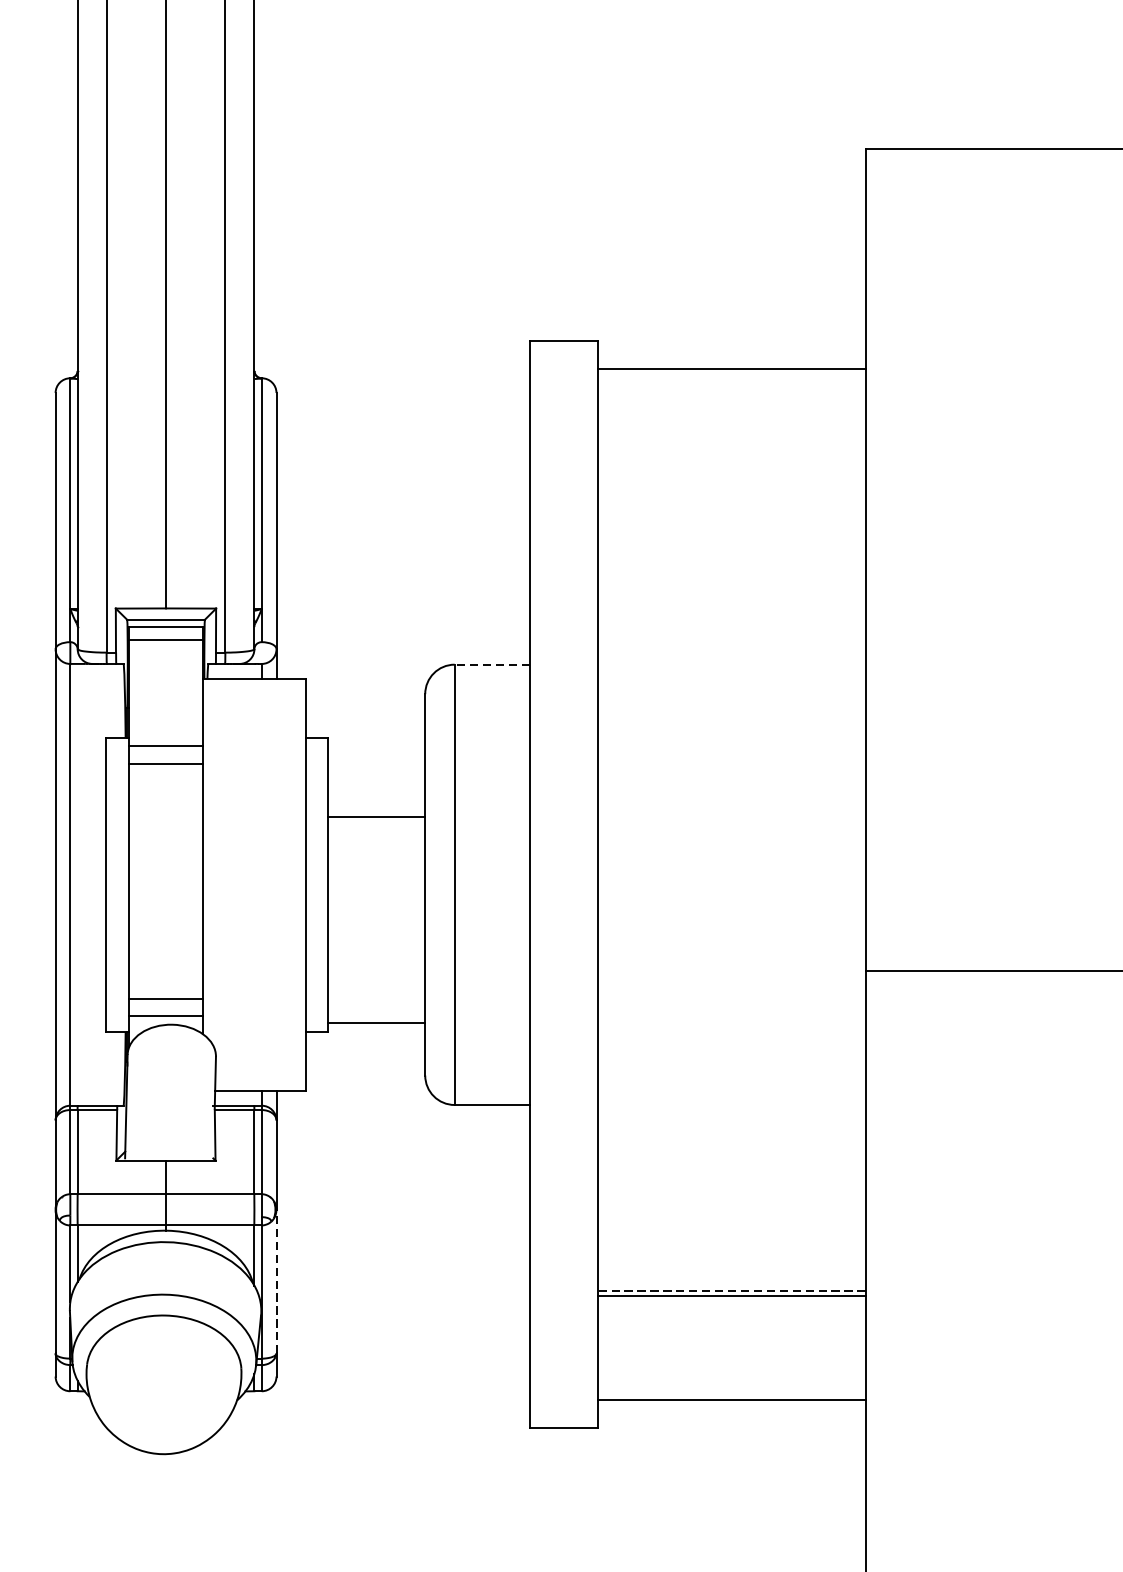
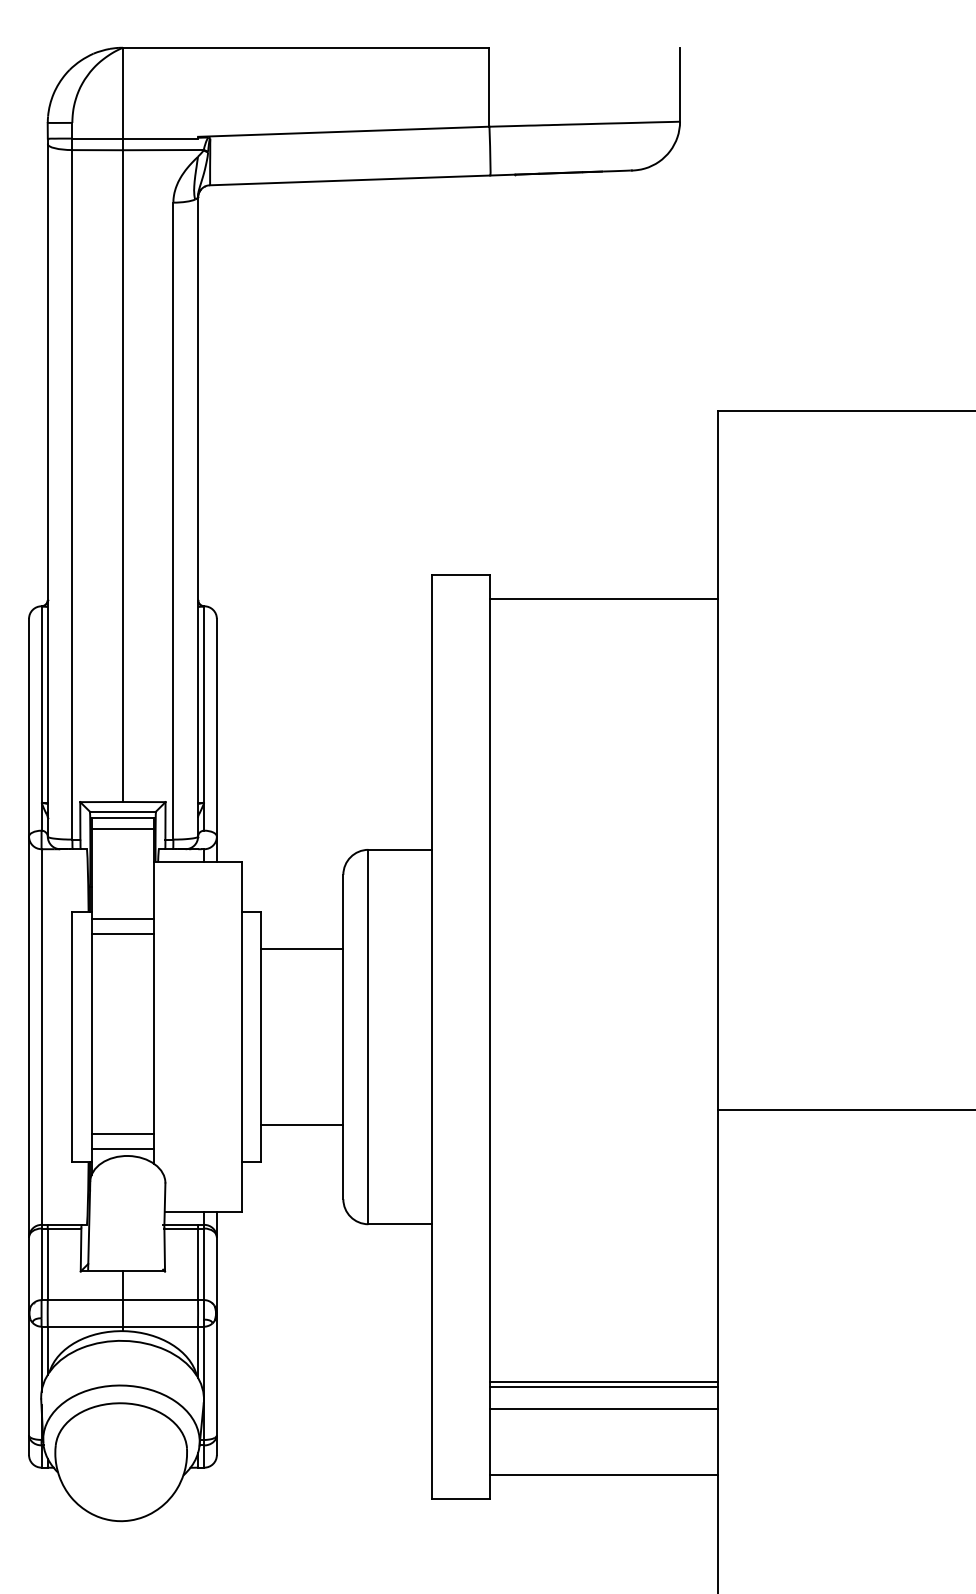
line: (492, 664) -> (400, 849), dashed -> solid
line: (376, 817) -> (301, 949), moved
line: (376, 1022) -> (301, 1124), moved
line: (276, 1280) -> (216, 1373), dashed -> solid
line: (731, 1291) -> (603, 1382), dashed -> solid
line: (731, 1322) -> (603, 1409), added

